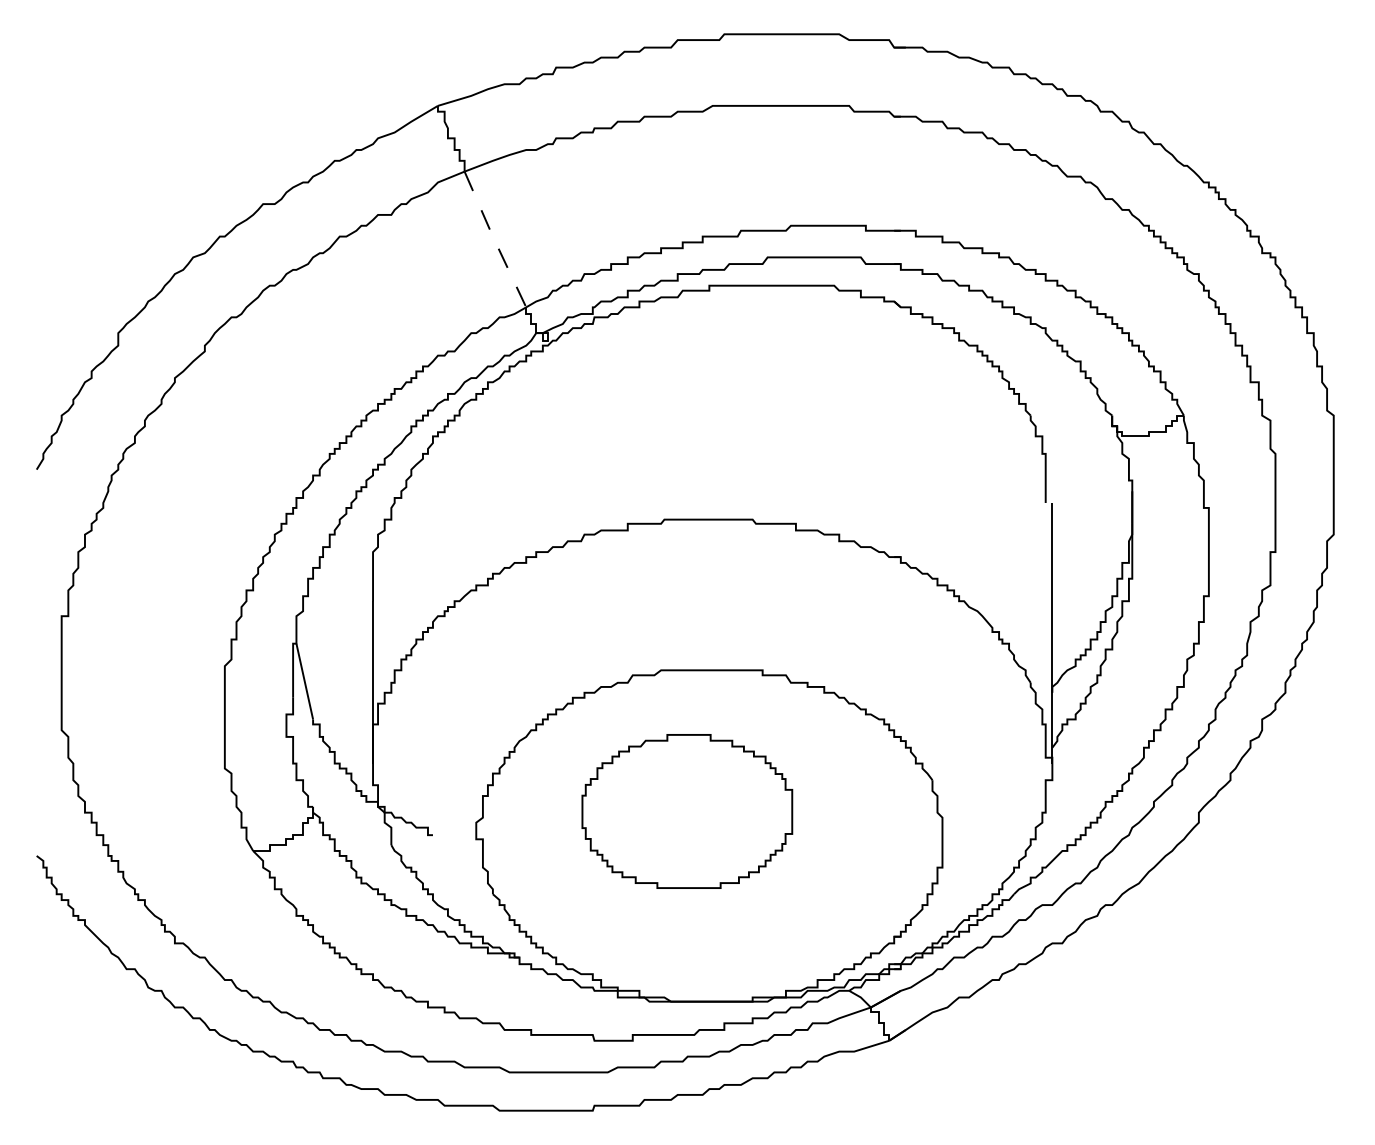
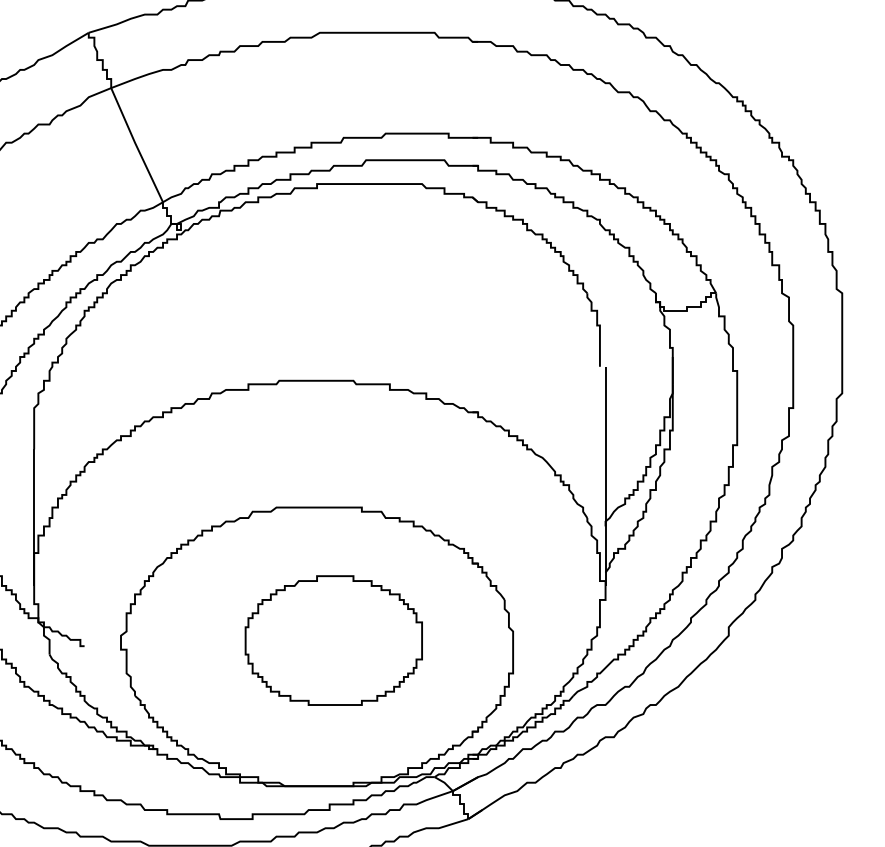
line: (494, 240) -> (136, 146), dashed -> solid
part: (687, 811) -> (333, 640), moved

